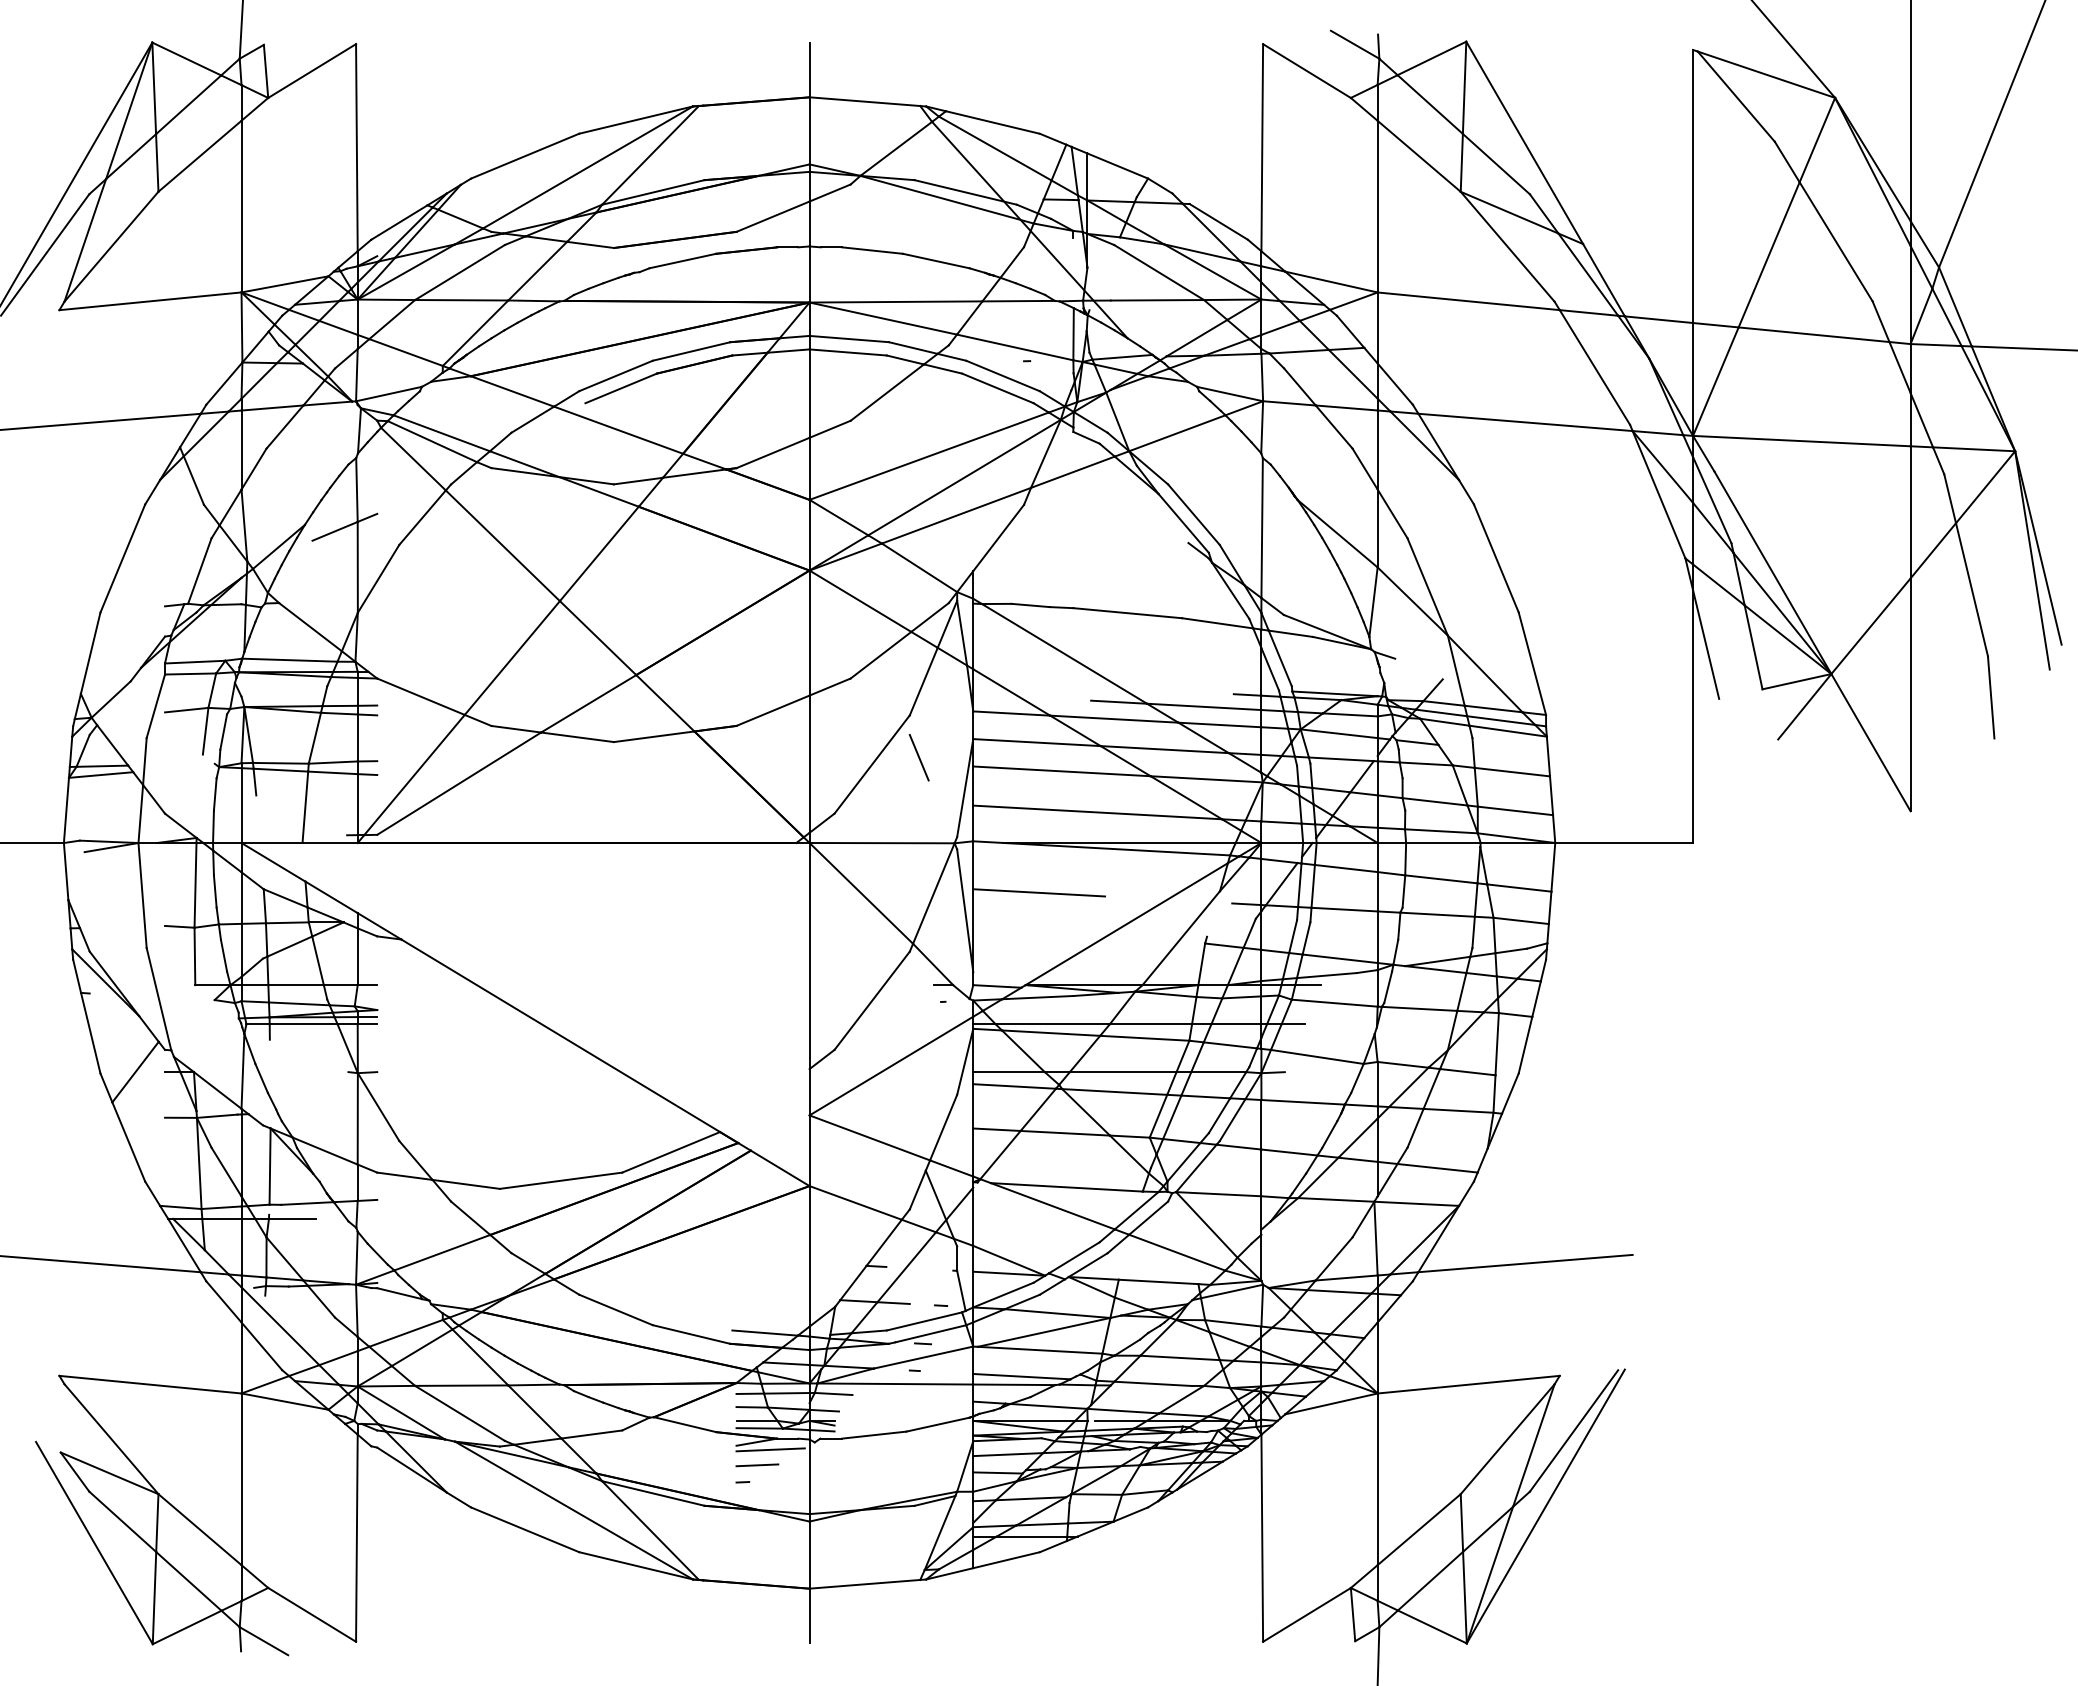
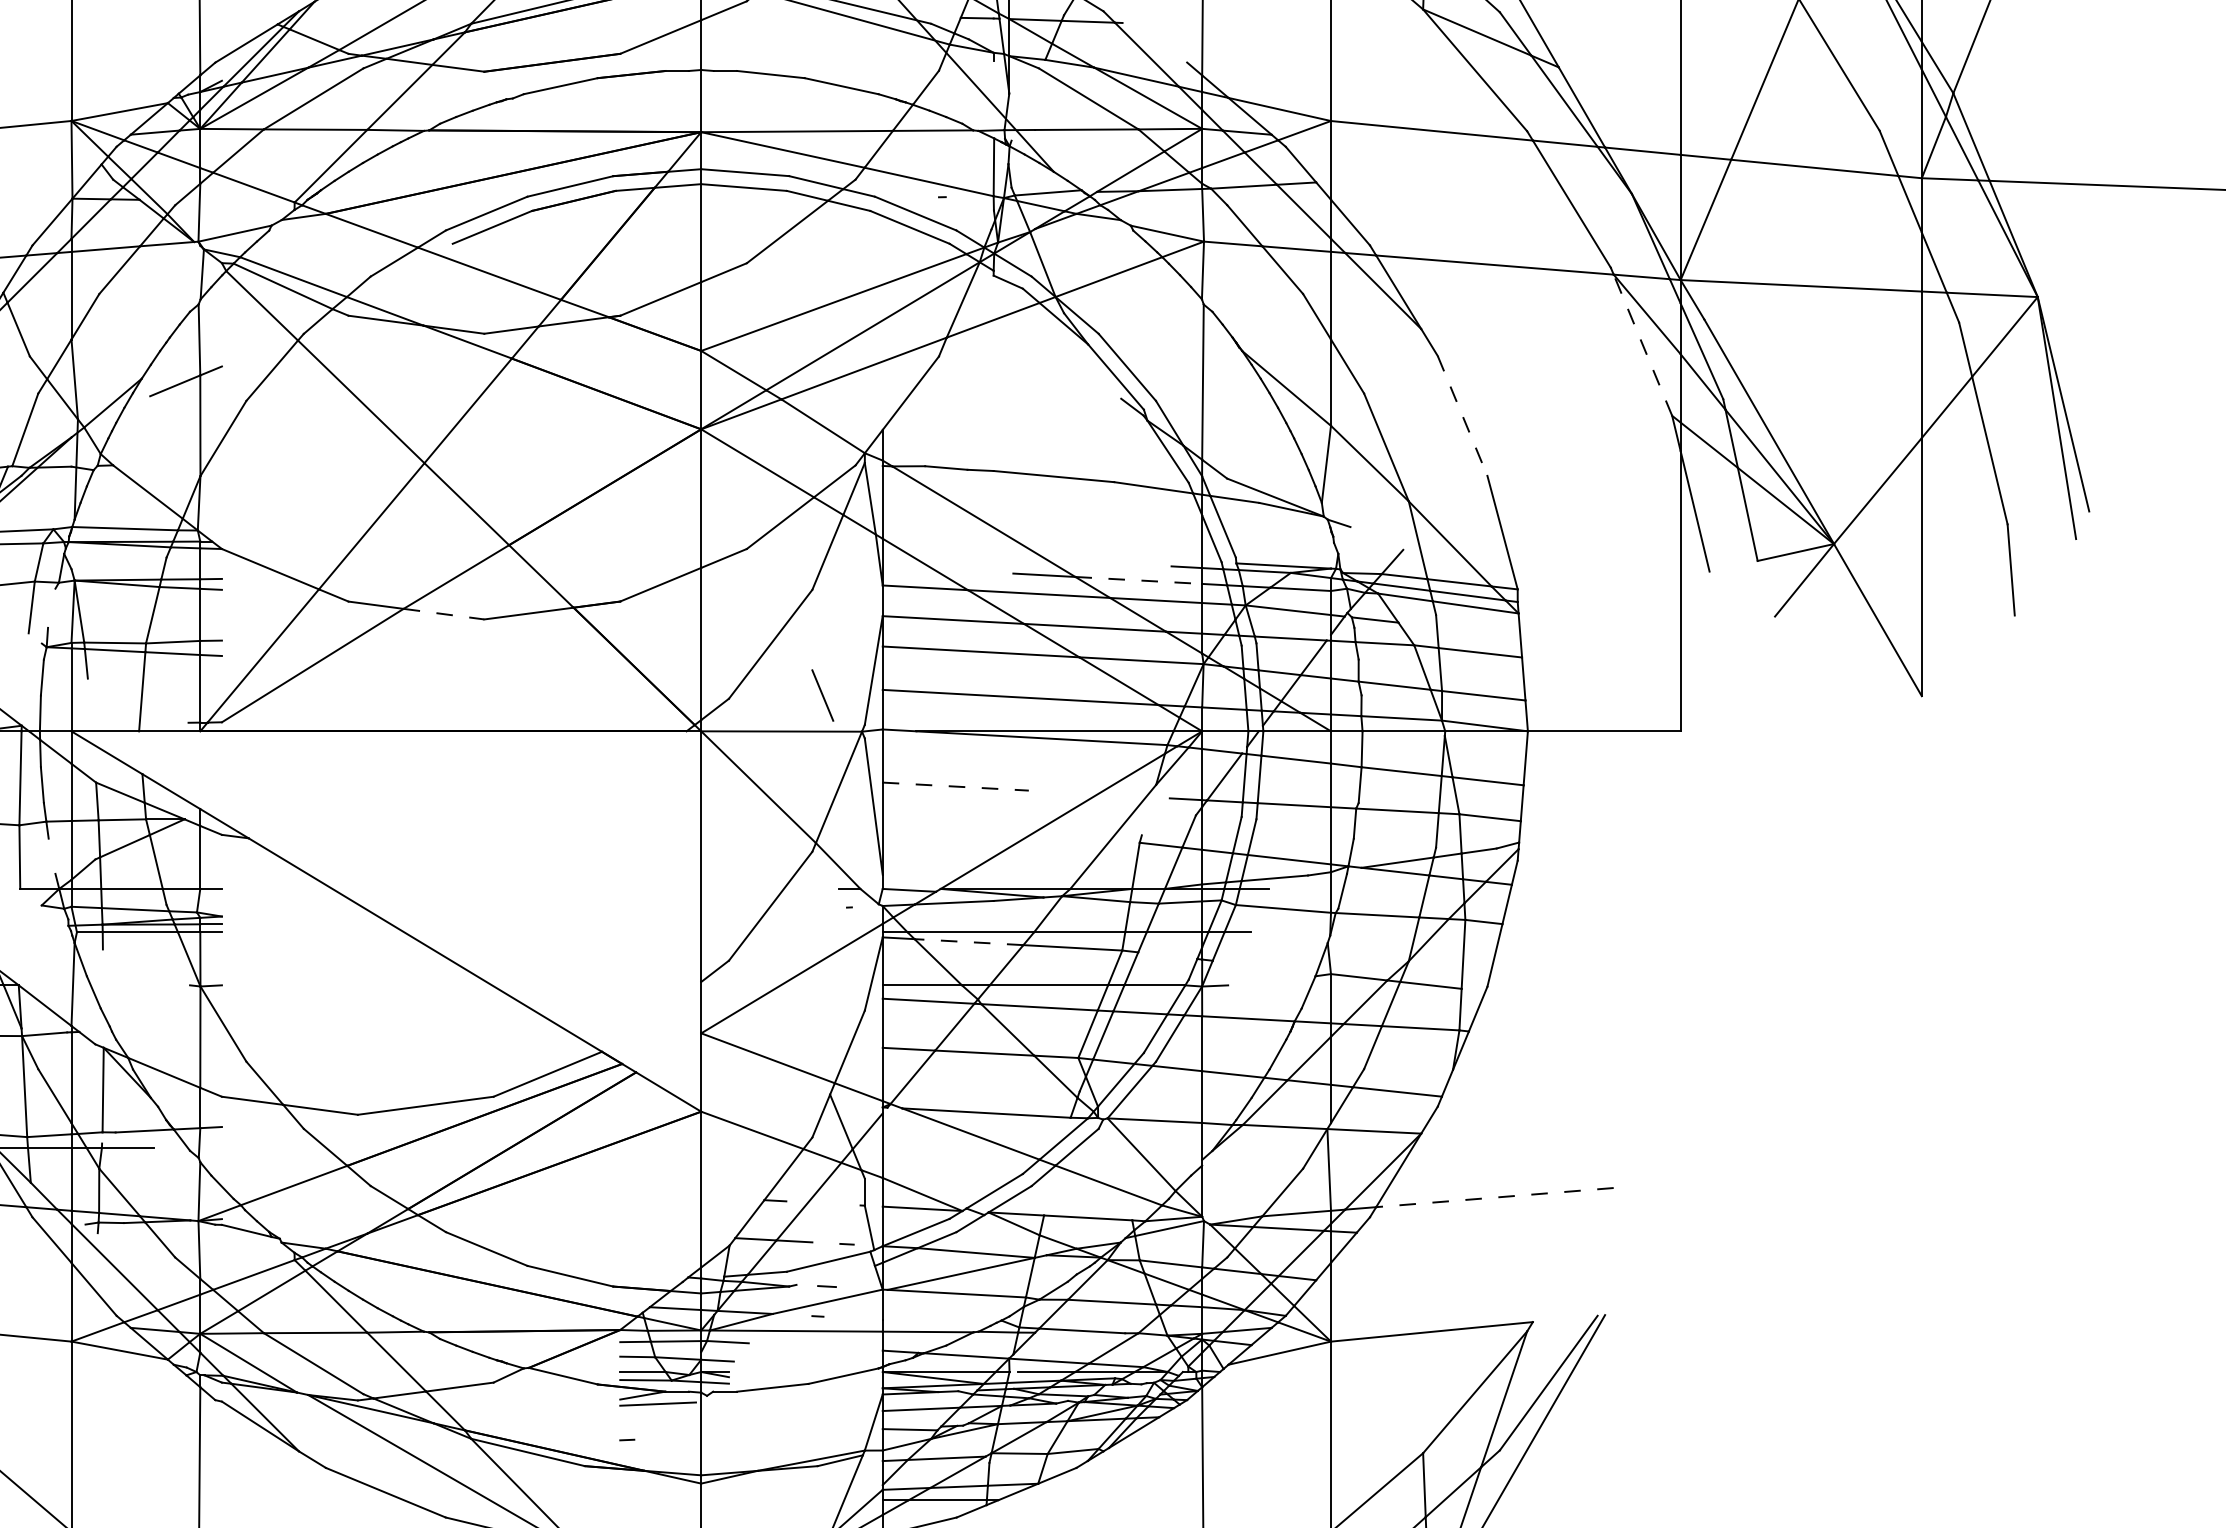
line: (1218, 221) -> (1154, 42), removed
line: (1659, 494) -> (1643, 344), solid -> dashed
line: (1496, 558) -> (1462, 415), solid -> dashed
line: (1204, 706) -> (1139, 580), solid -> dashed
line: (223, 731) -> (51, 607), removed
line: (577, 737) -> (443, 614), solid -> dashed
line: (918, 757) -> (821, 695), moved
line: (1039, 892) -> (956, 786), solid -> dashed
line: (223, 955) -> (51, 856), removed
line: (1050, 1033) -> (968, 942), solid -> dashed
line: (1230, 1045) -> (1167, 955), removed
line: (1316, 1056) -> (1263, 968), removed
line: (1525, 1263) -> (1494, 1197), solid -> dashed
line: (764, 1332) -> (651, 1274), removed
line: (930, 1333) -> (835, 1275), removed
line: (1021, 1376) -> (936, 1322), removed
line: (757, 1465) -> (643, 1421), removed

